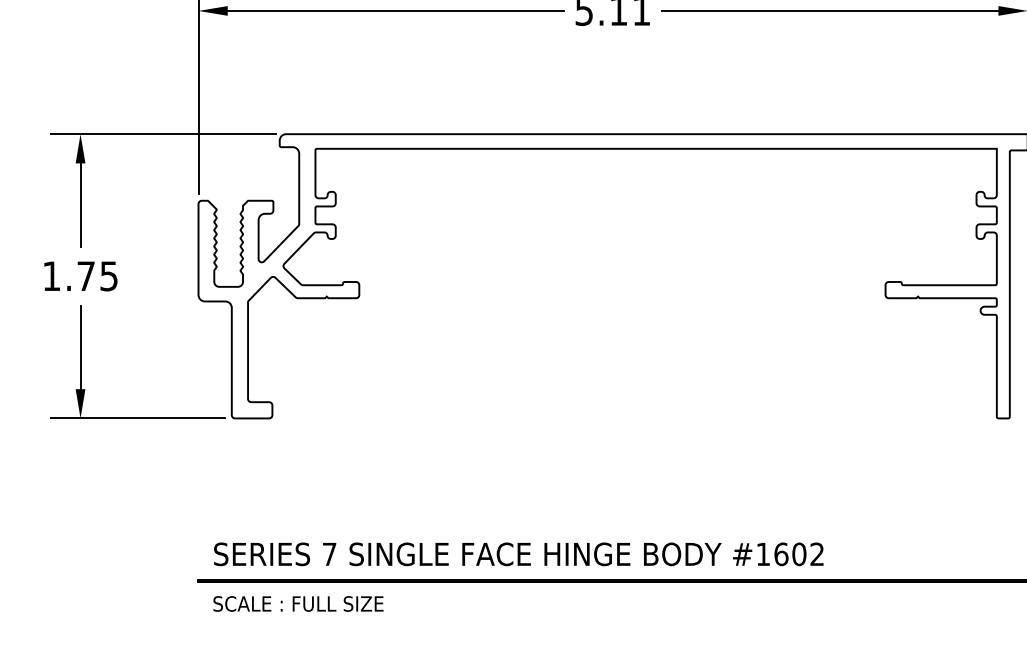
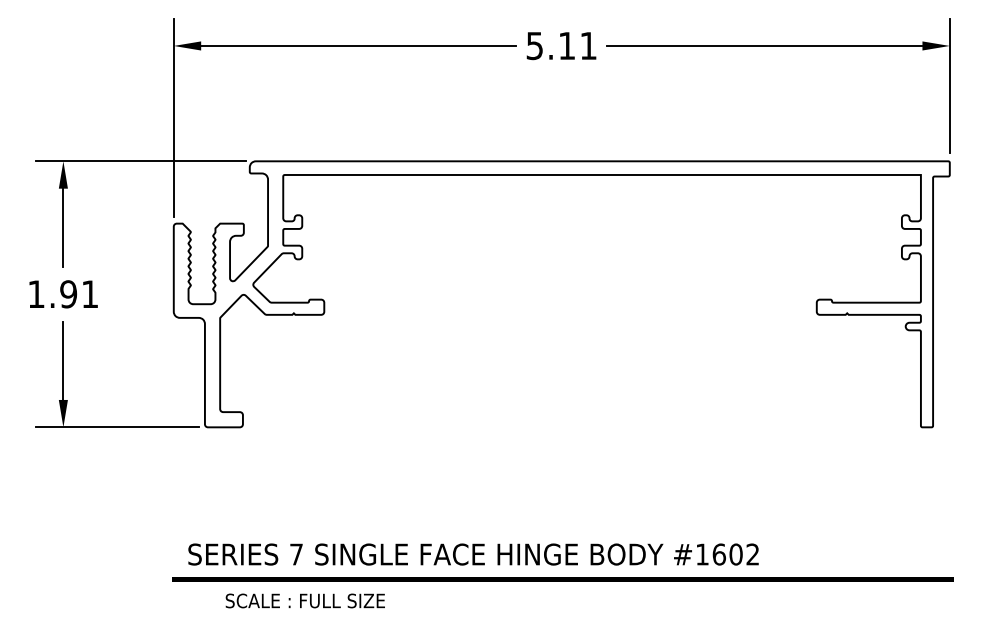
text: (96, 276) -> (78, 294), 1.75 -> 1.91
text: (297, 603) -> (304, 600), moved

